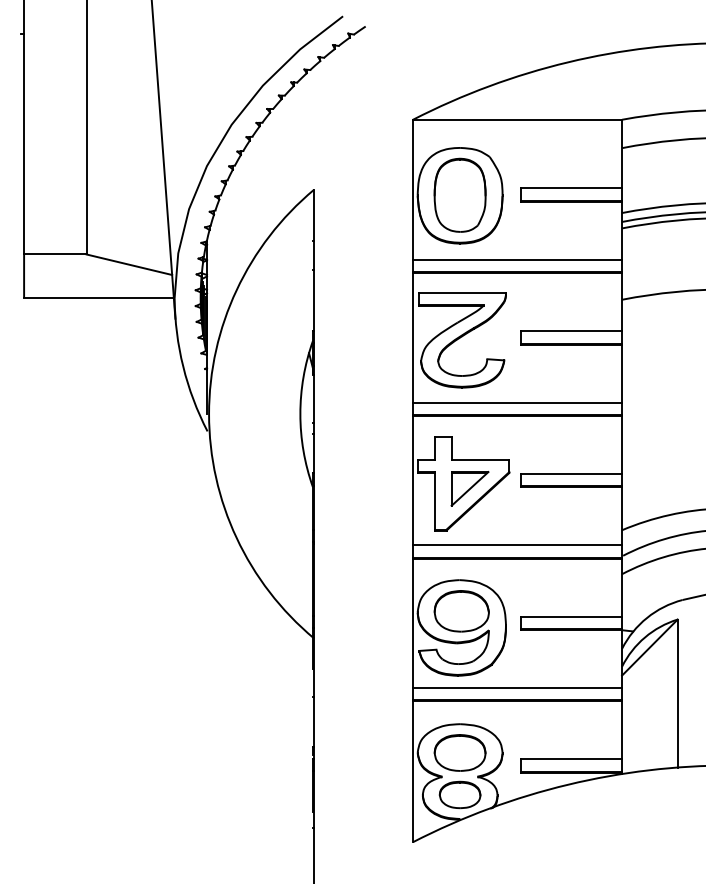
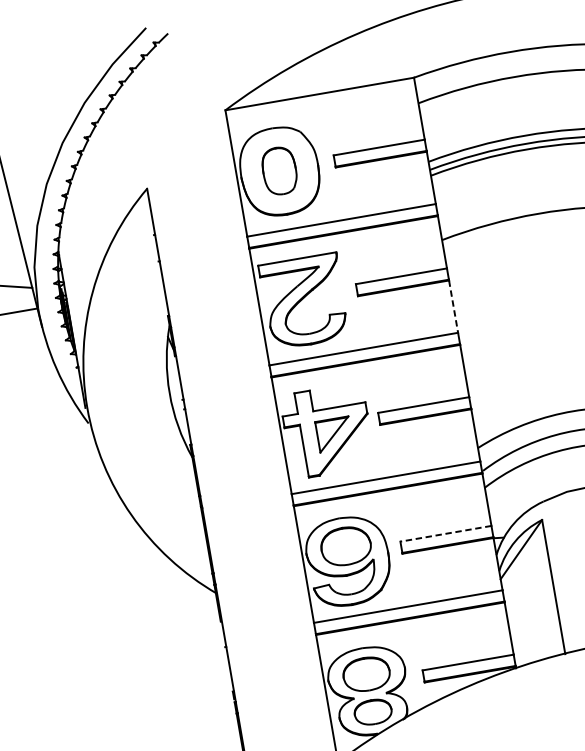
part: (459, 194) -> (279, 170), size x0.7
line: (622, 373) -> (453, 306), solid -> dashed
line: (571, 616) -> (445, 533), solid -> dashed

